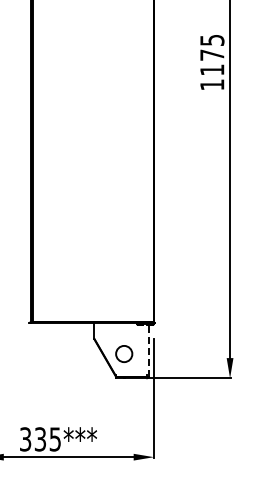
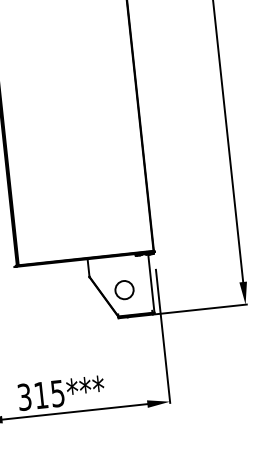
line: (148, 350) -> (151, 283), dashed -> solid
text: (40, 439) -> (41, 395), 335*** -> 315***

